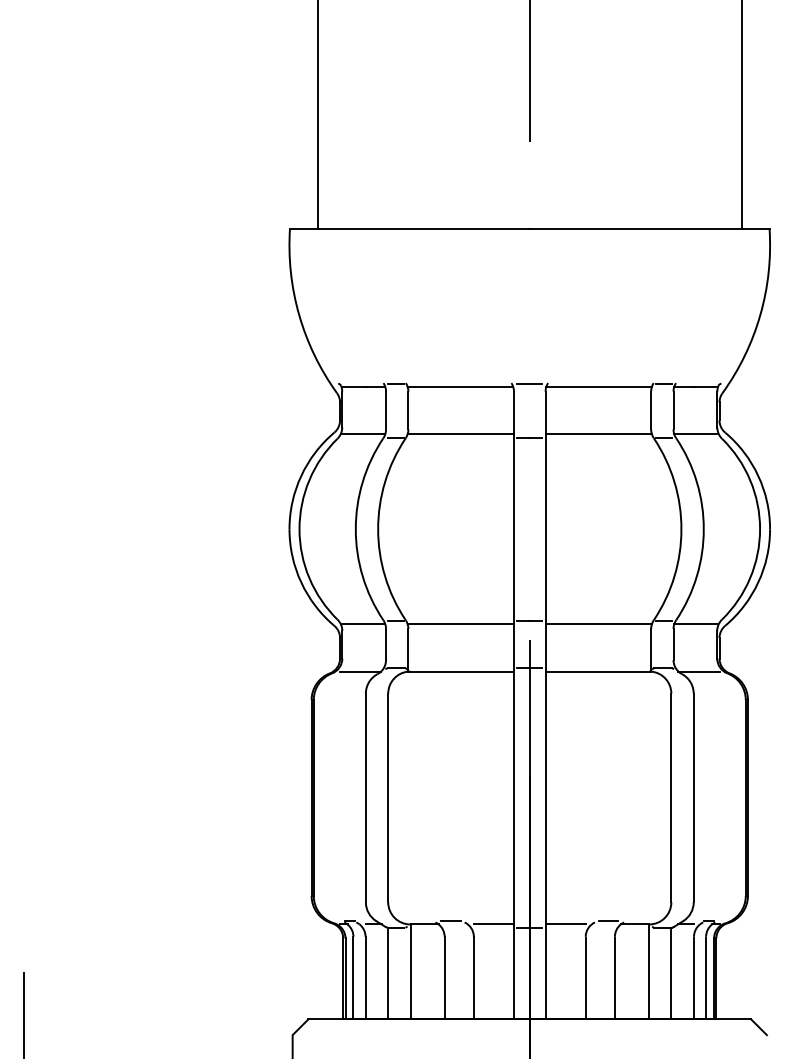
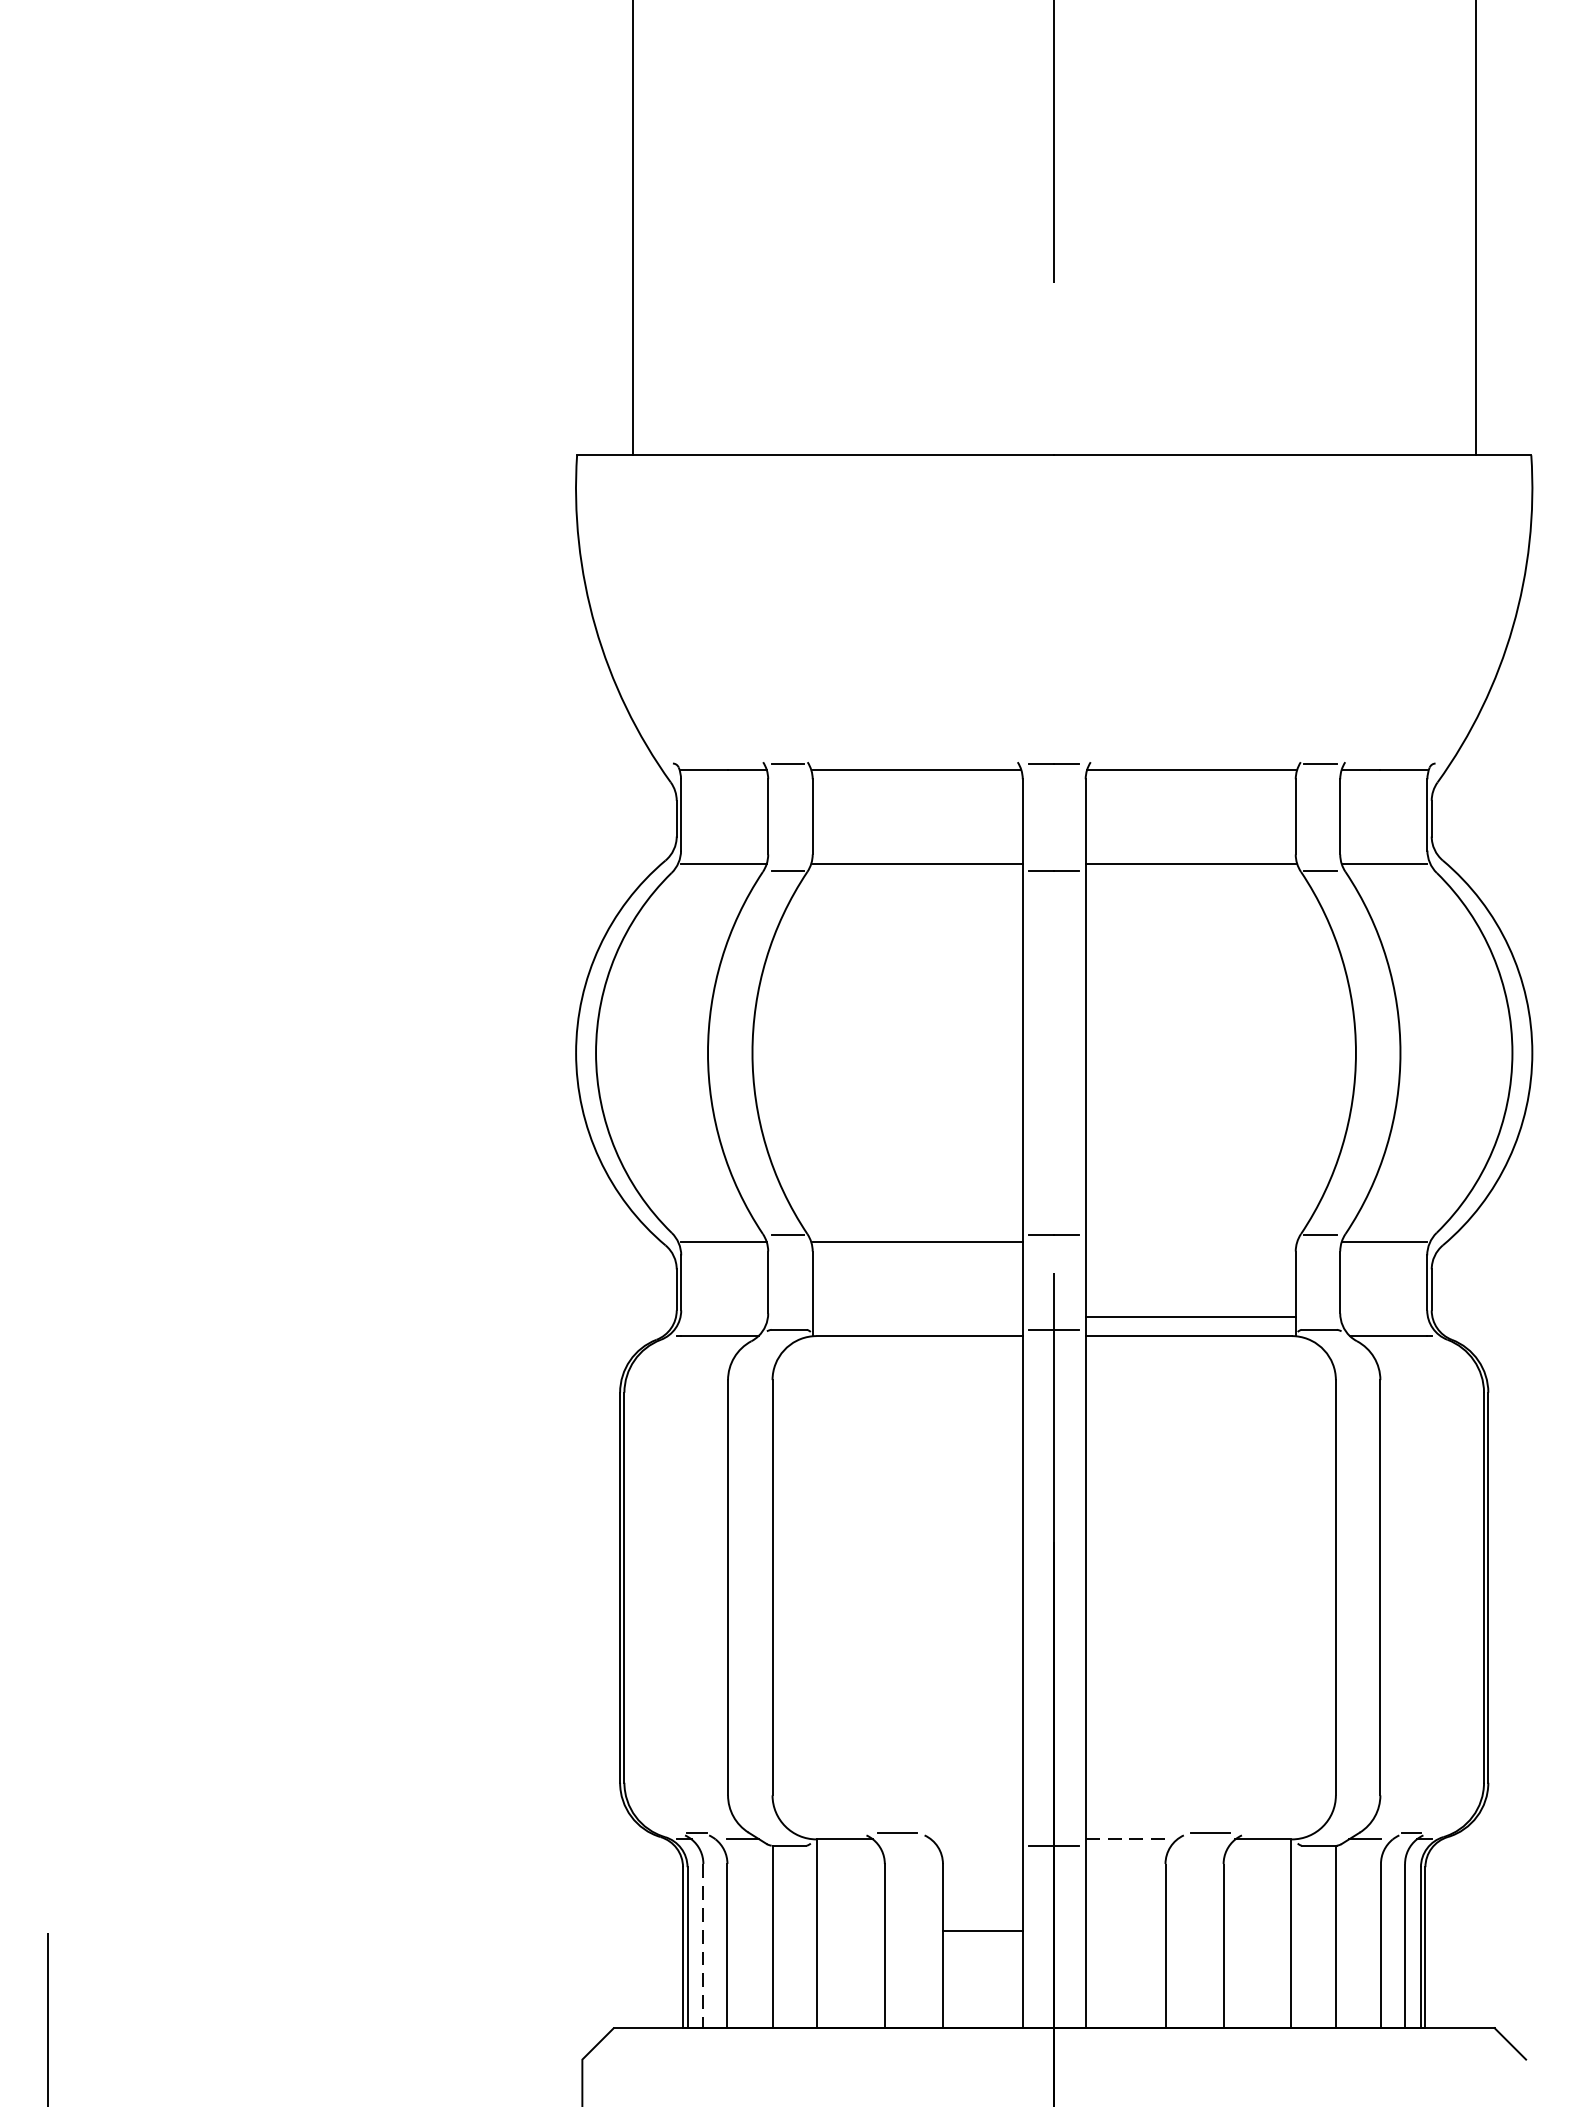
line: (598, 624) -> (1190, 1318), moved
line: (493, 924) -> (982, 1931), moved
line: (566, 924) -> (1127, 1839), solid -> dashed
line: (353, 978) -> (703, 1946), solid -> dashed

